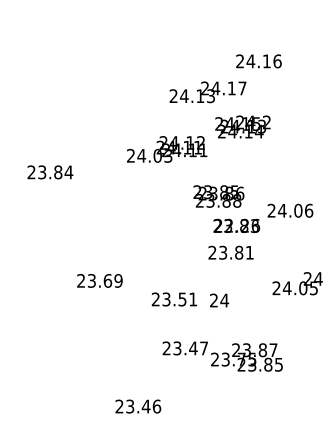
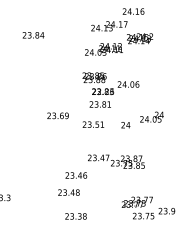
text: (199, 139) -> (119, 44), moved
text: (50, 172) -> (33, 35), moved
text: (252, 221) -> (110, 89), moved
text: (218, 301) -> (125, 125), moved
text: (222, 355) -> (116, 161), moved

